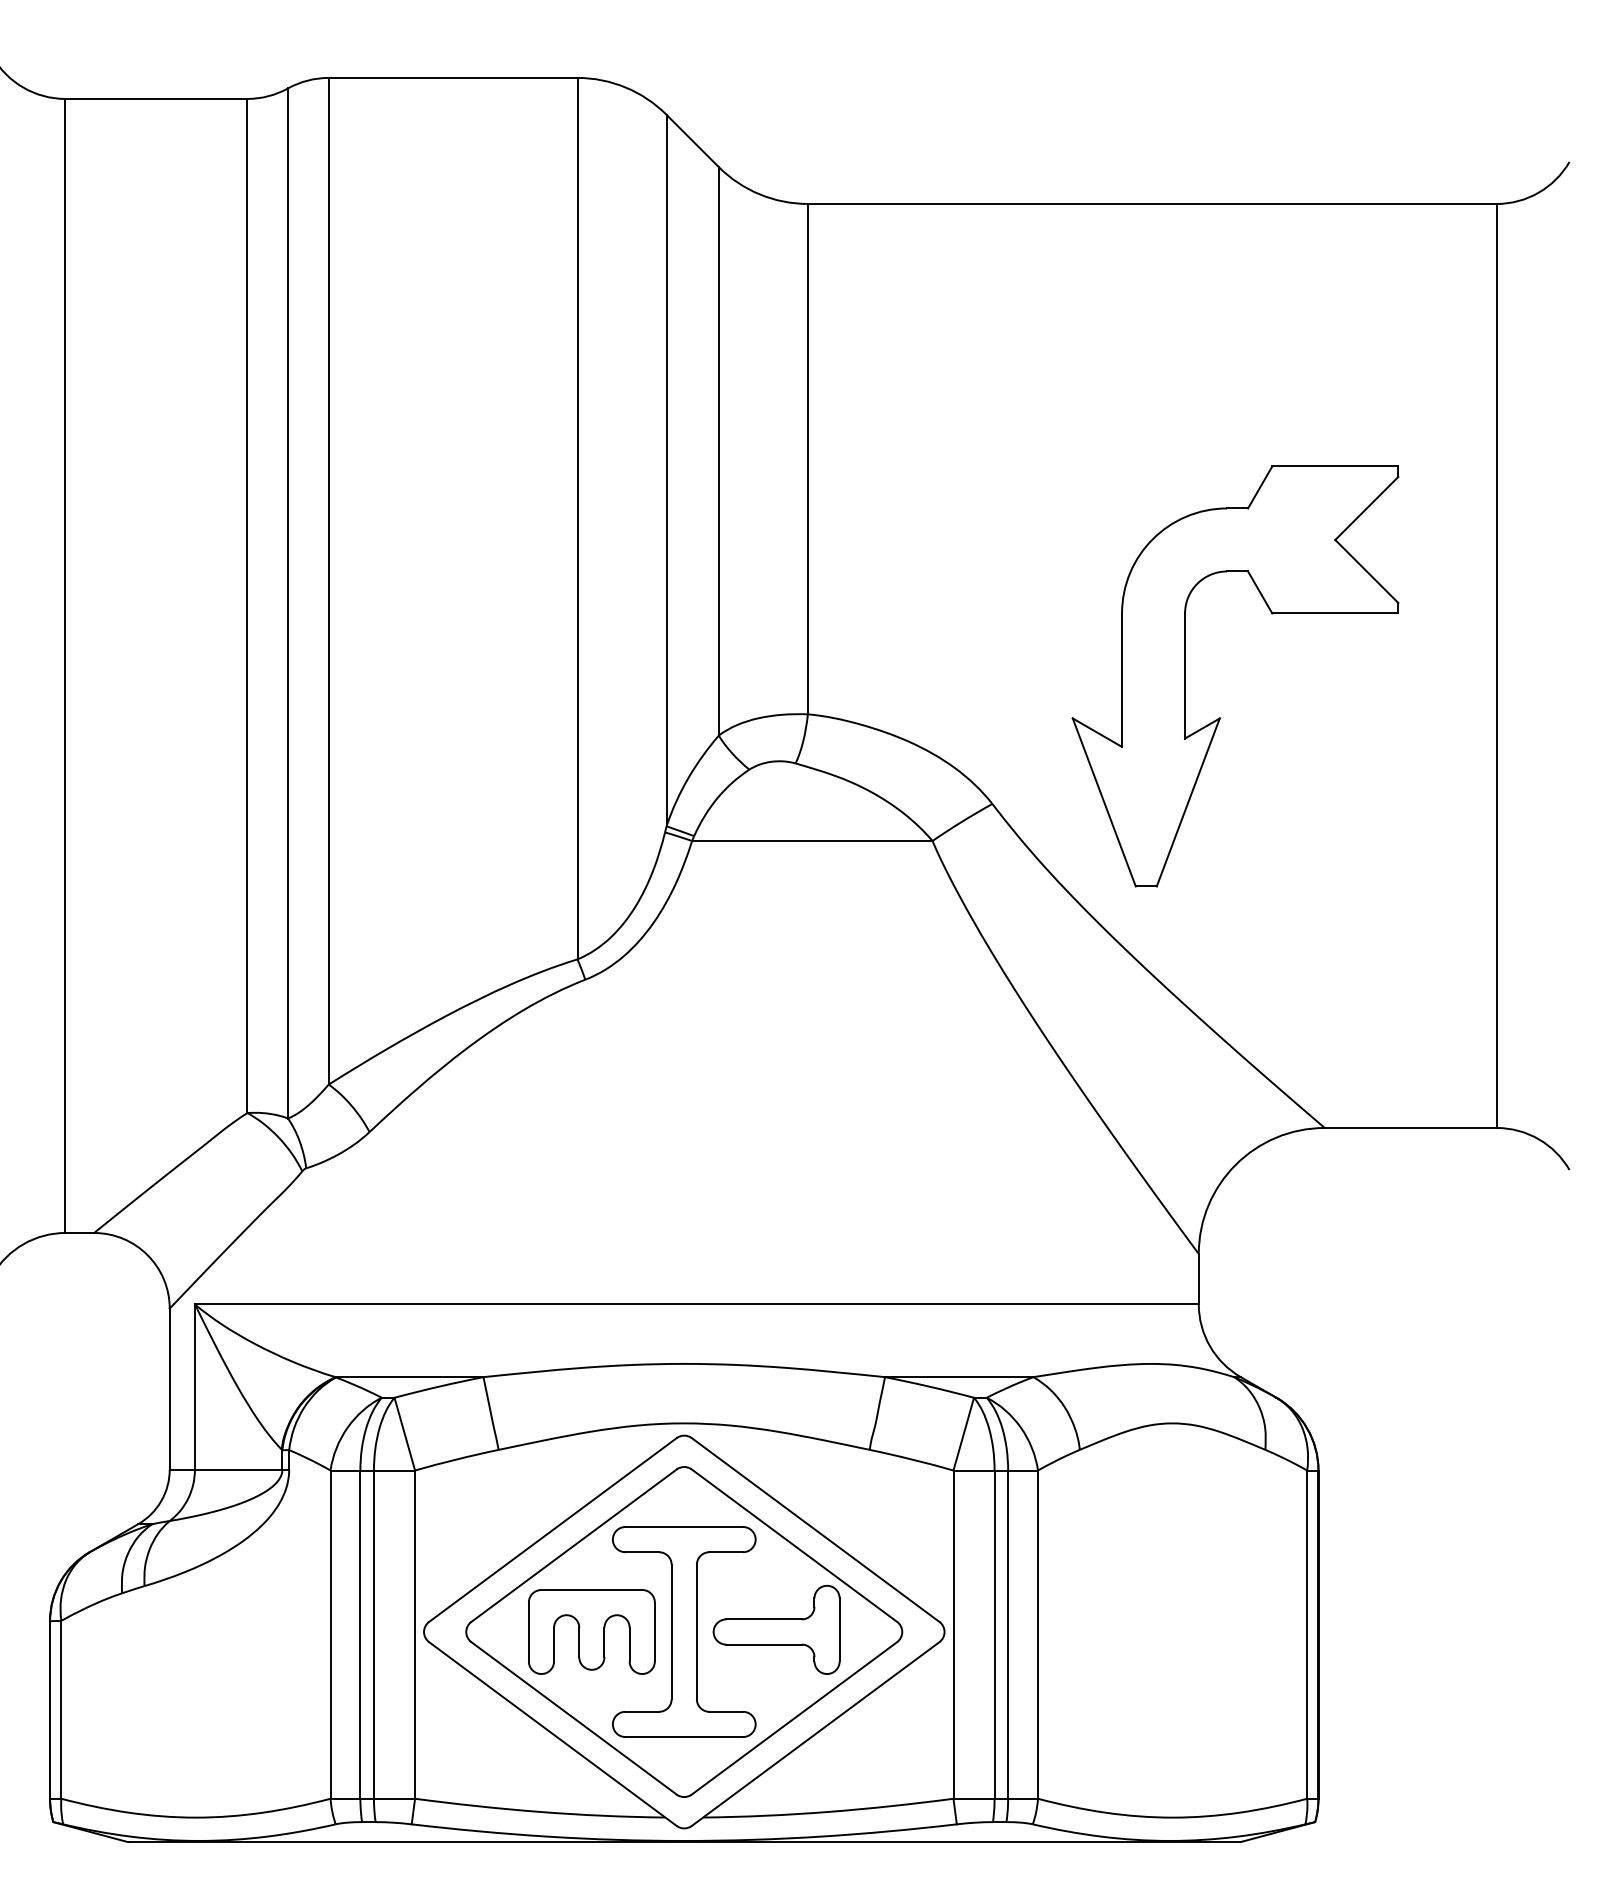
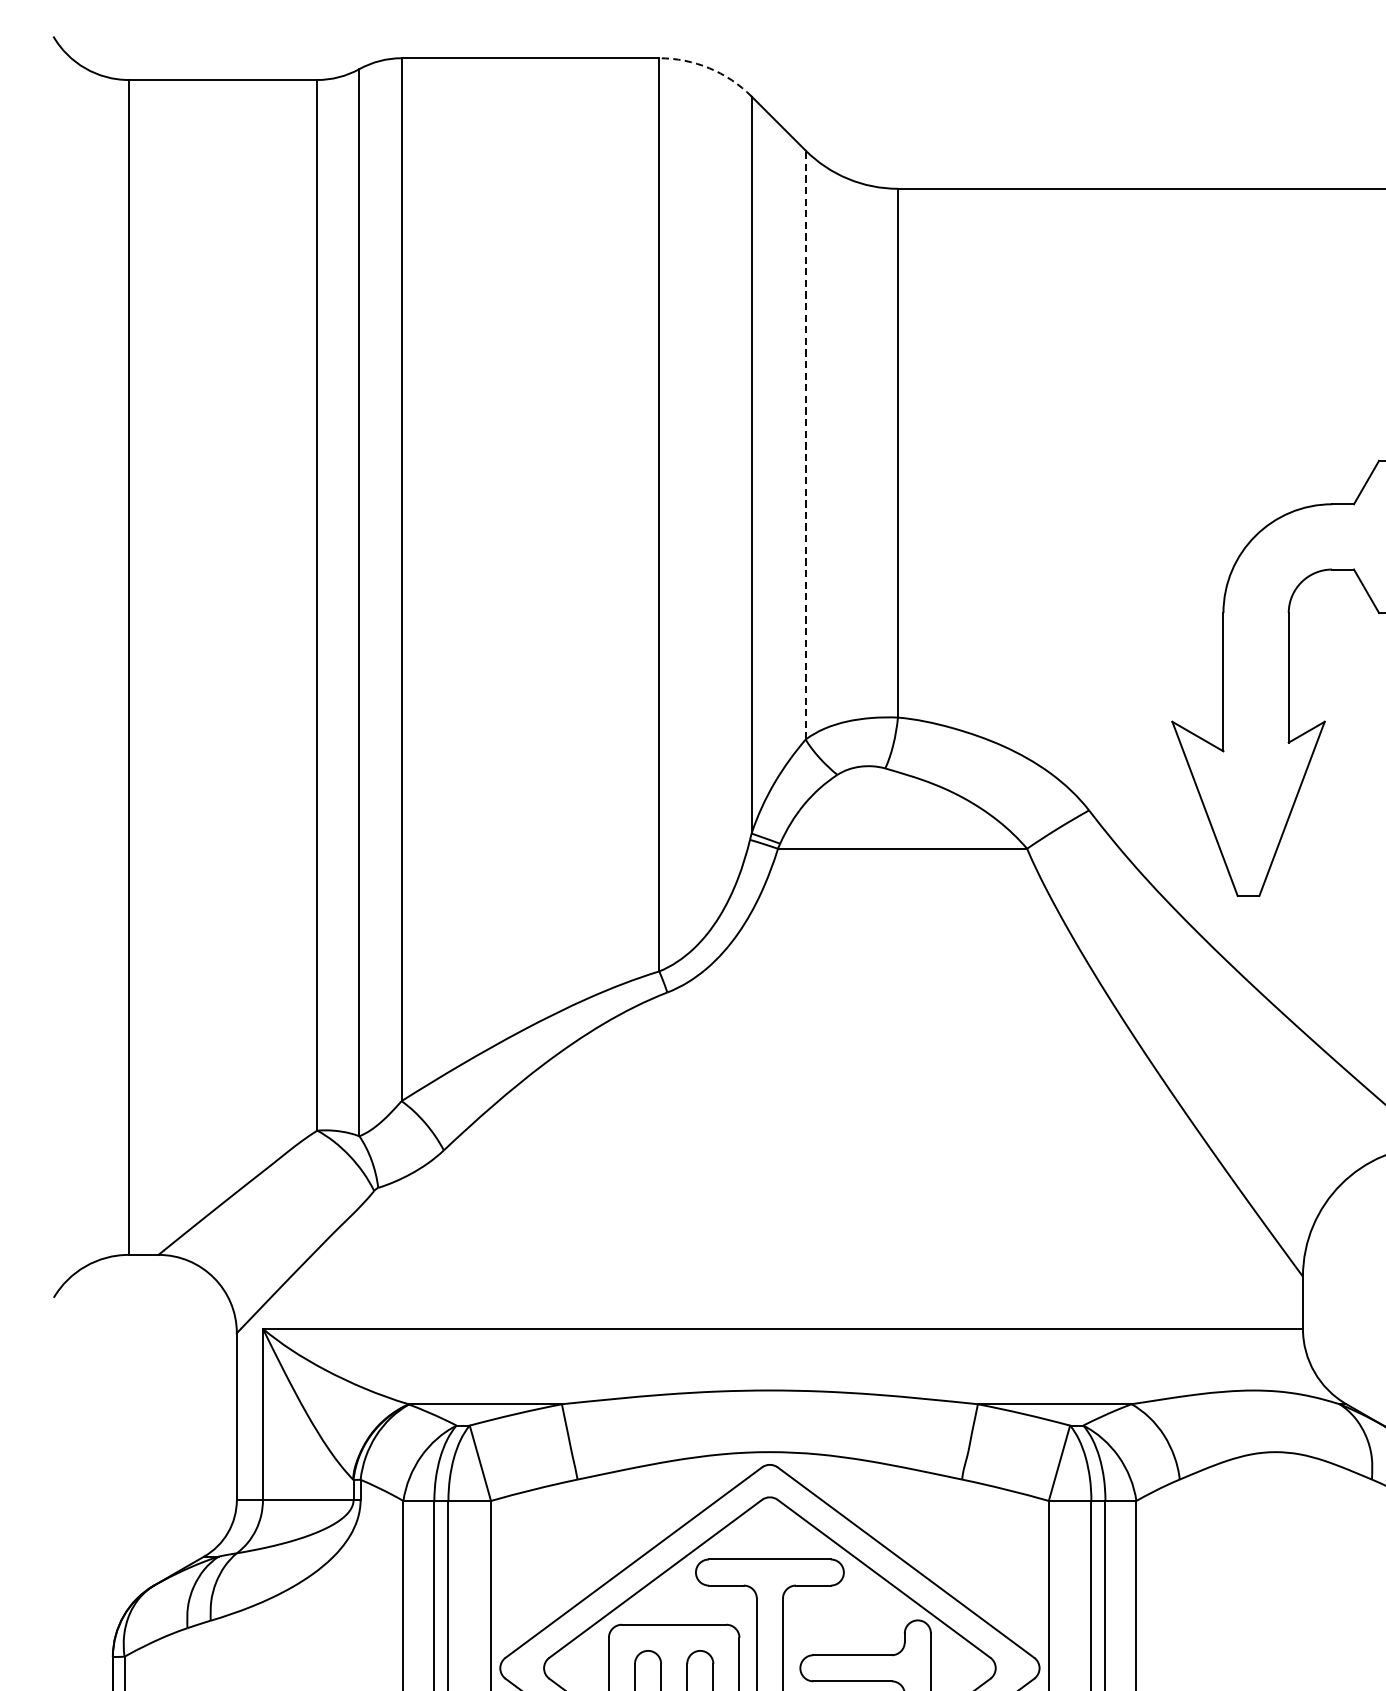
arc: (625, 87) -> (709, 68), solid -> dashed
line: (718, 450) -> (805, 444), solid -> dashed

